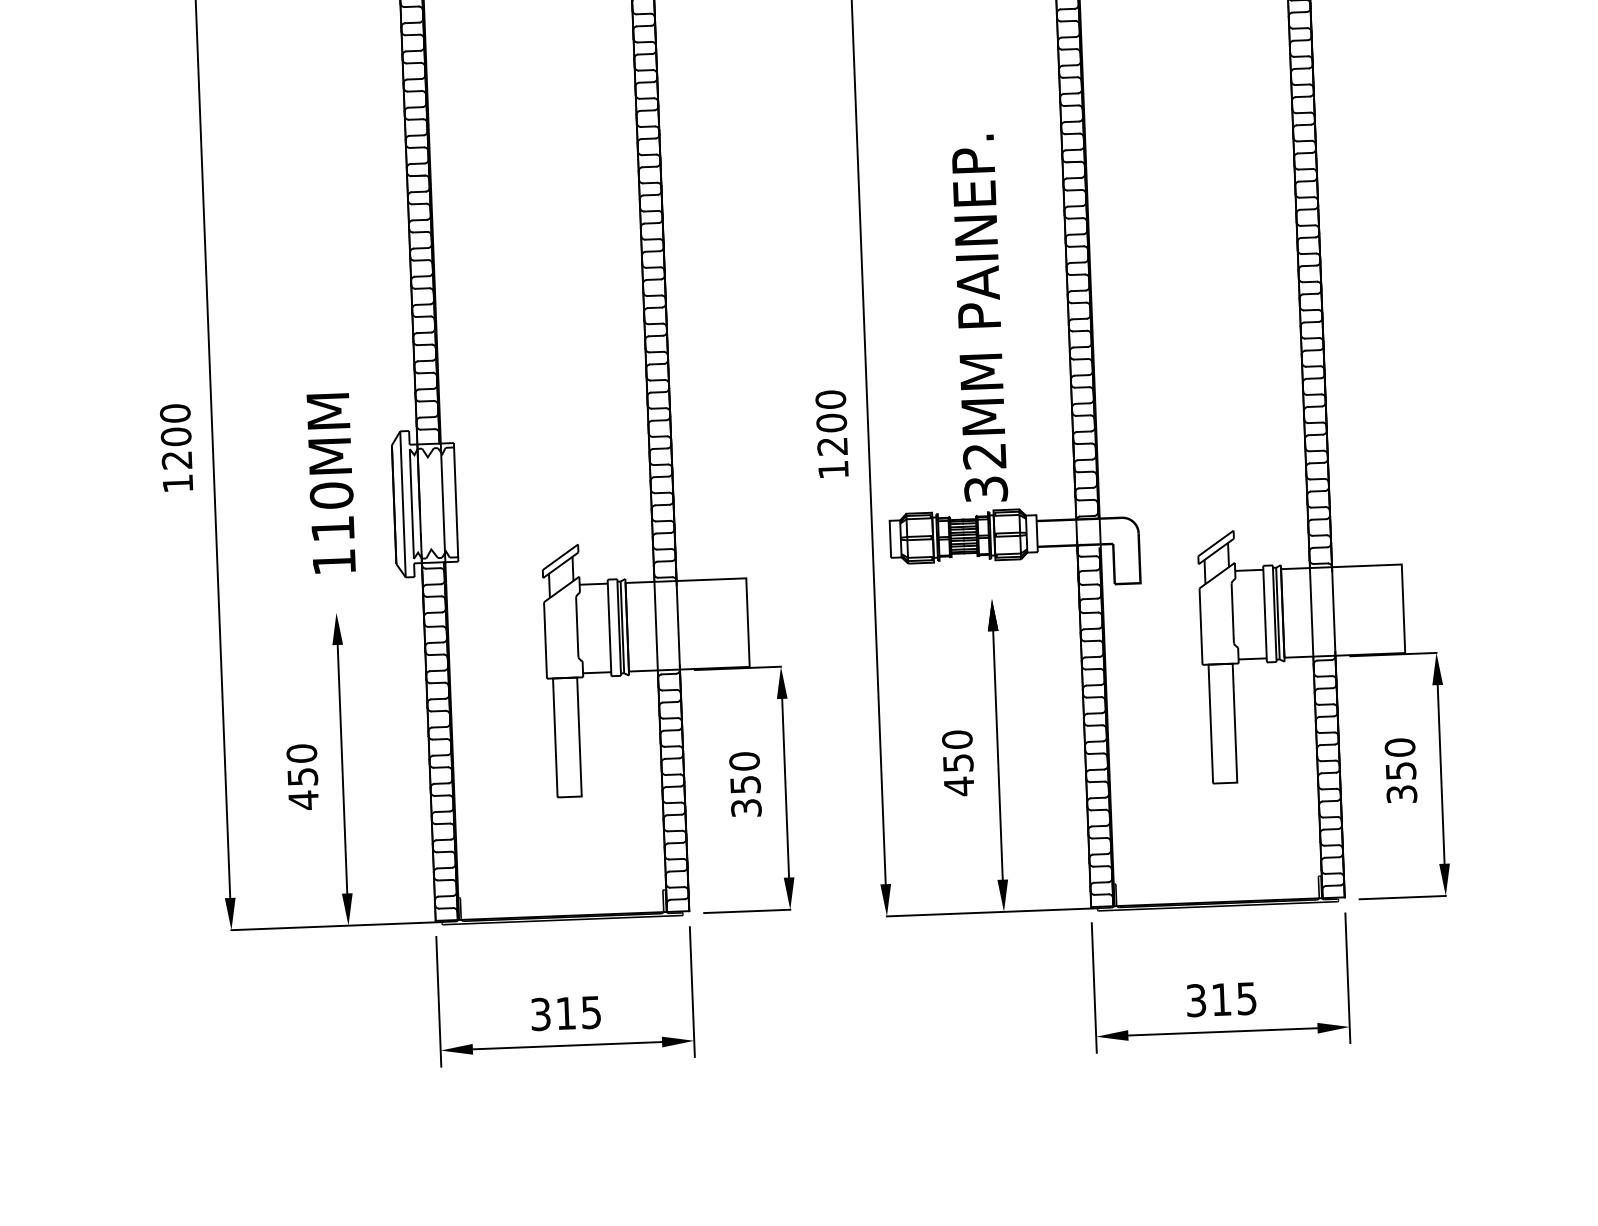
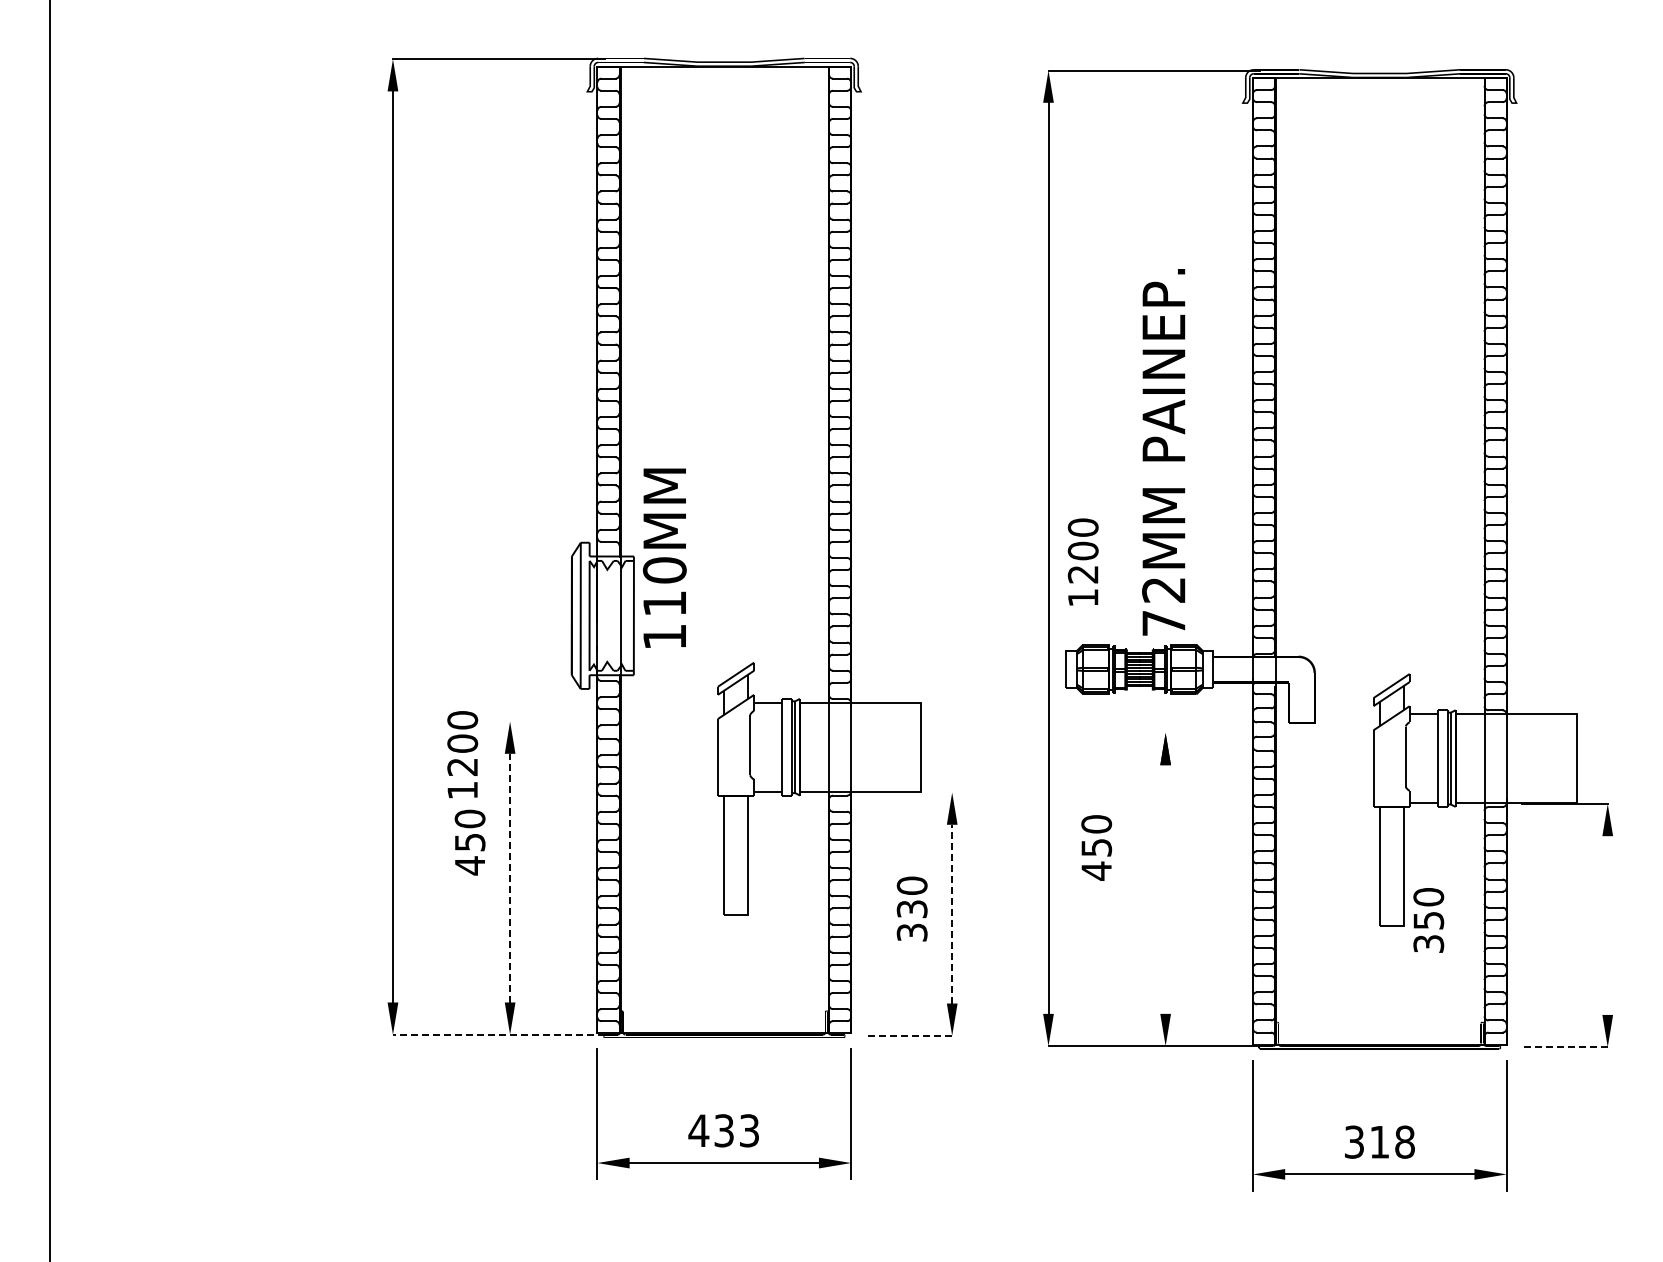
text: (831, 433) -> (1082, 561), moved
text: (176, 447) -> (462, 754), moved
text: (330, 482) -> (664, 557), moved
text: (985, 488) -> (1163, 622), 32MM -> 72MM
line: (737, 668) -> (908, 792), removed
line: (997, 755) -> (1165, 889), removed
text: (958, 762) -> (1096, 847), moved
line: (342, 768) -> (510, 877), solid -> dashed
text: (1400, 770) -> (1428, 920), moved
line: (1440, 774) -> (1607, 925), removed
text: (302, 777) -> (469, 842), moved
text: (744, 784) -> (911, 908), 350 -> 330
line: (785, 787) -> (952, 913), solid -> dashed
line: (1402, 897) -> (1564, 1047), solid -> dashed
line: (746, 911) -> (908, 1035), solid -> dashed
line: (336, 925) -> (498, 1034), solid -> dashed
text: (1246, 998) -> (1404, 1141), 315 -> 318
text: (565, 1013) -> (723, 1130), 315 -> 433

